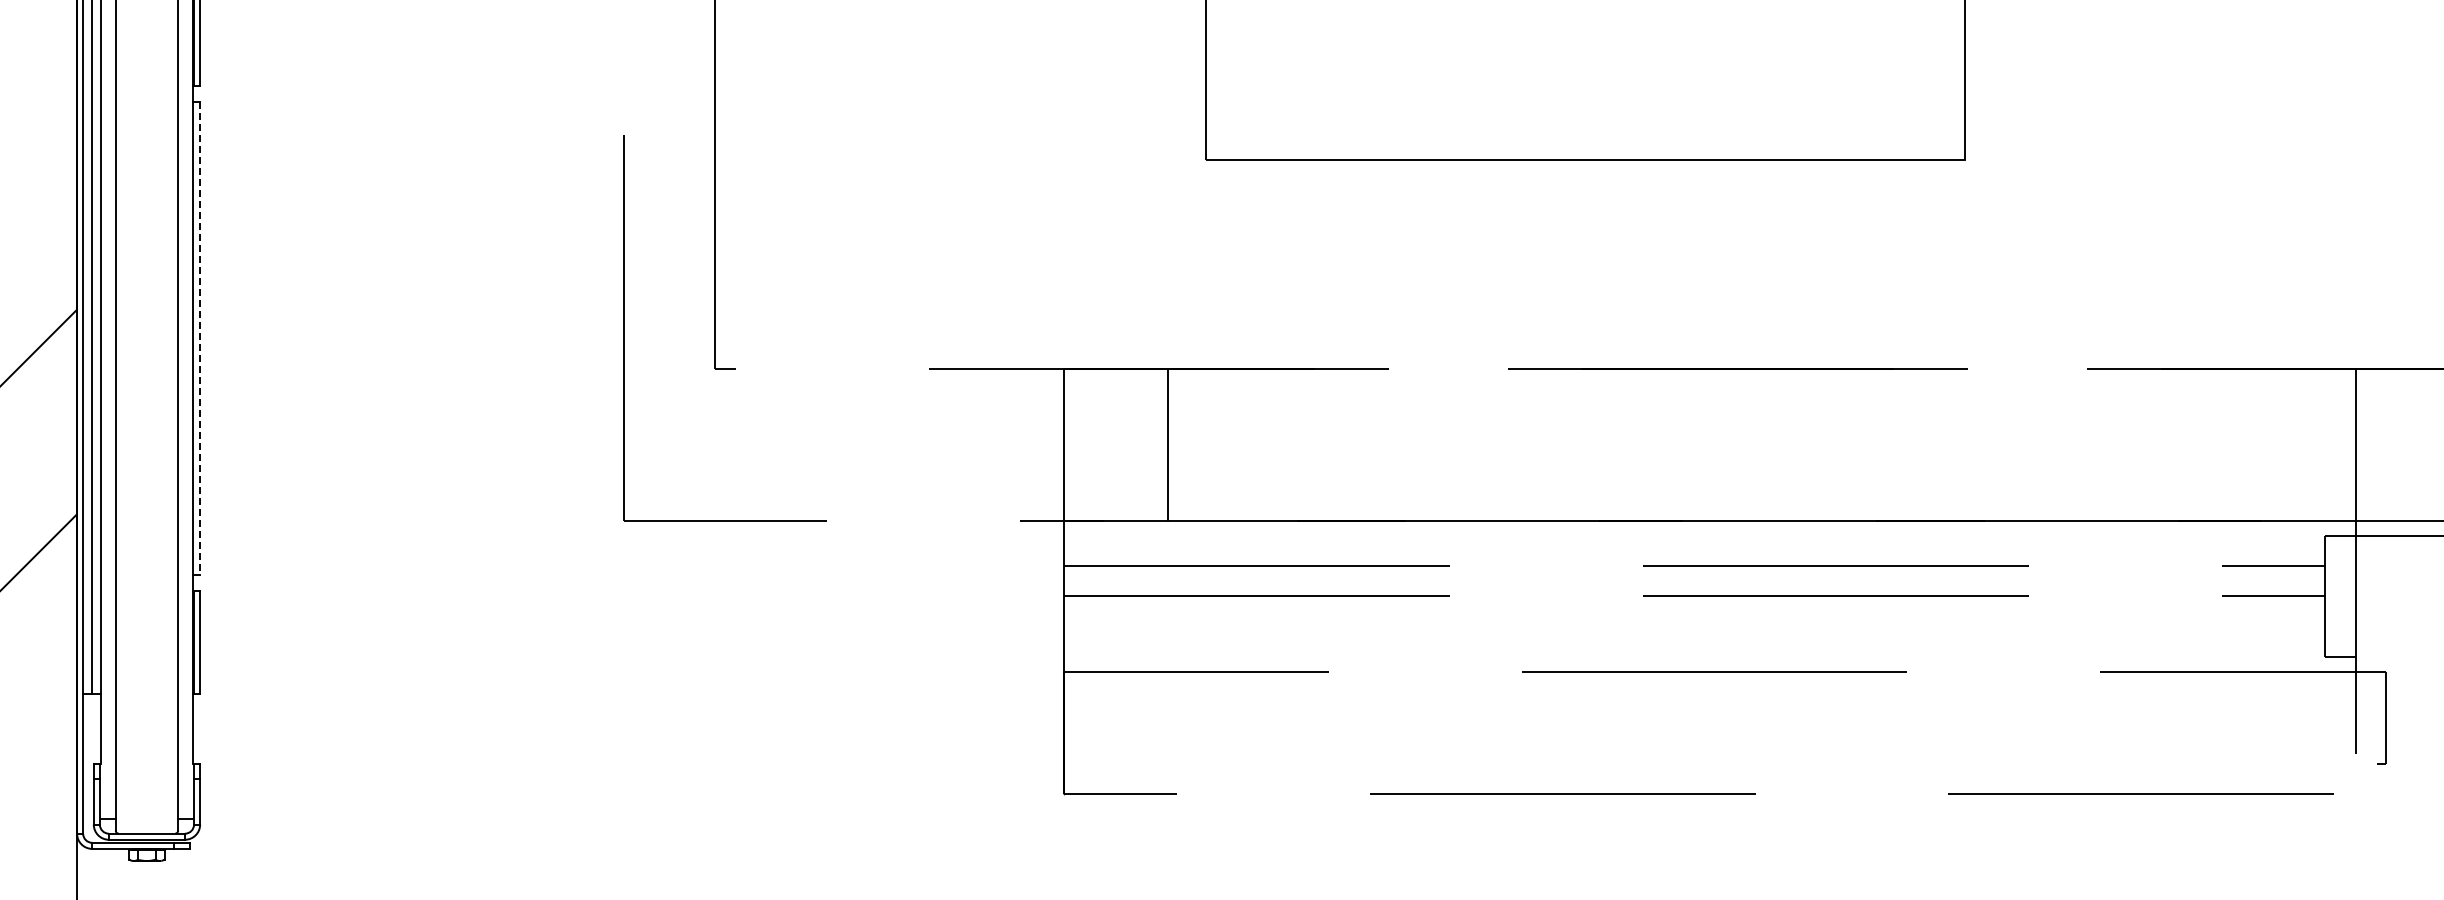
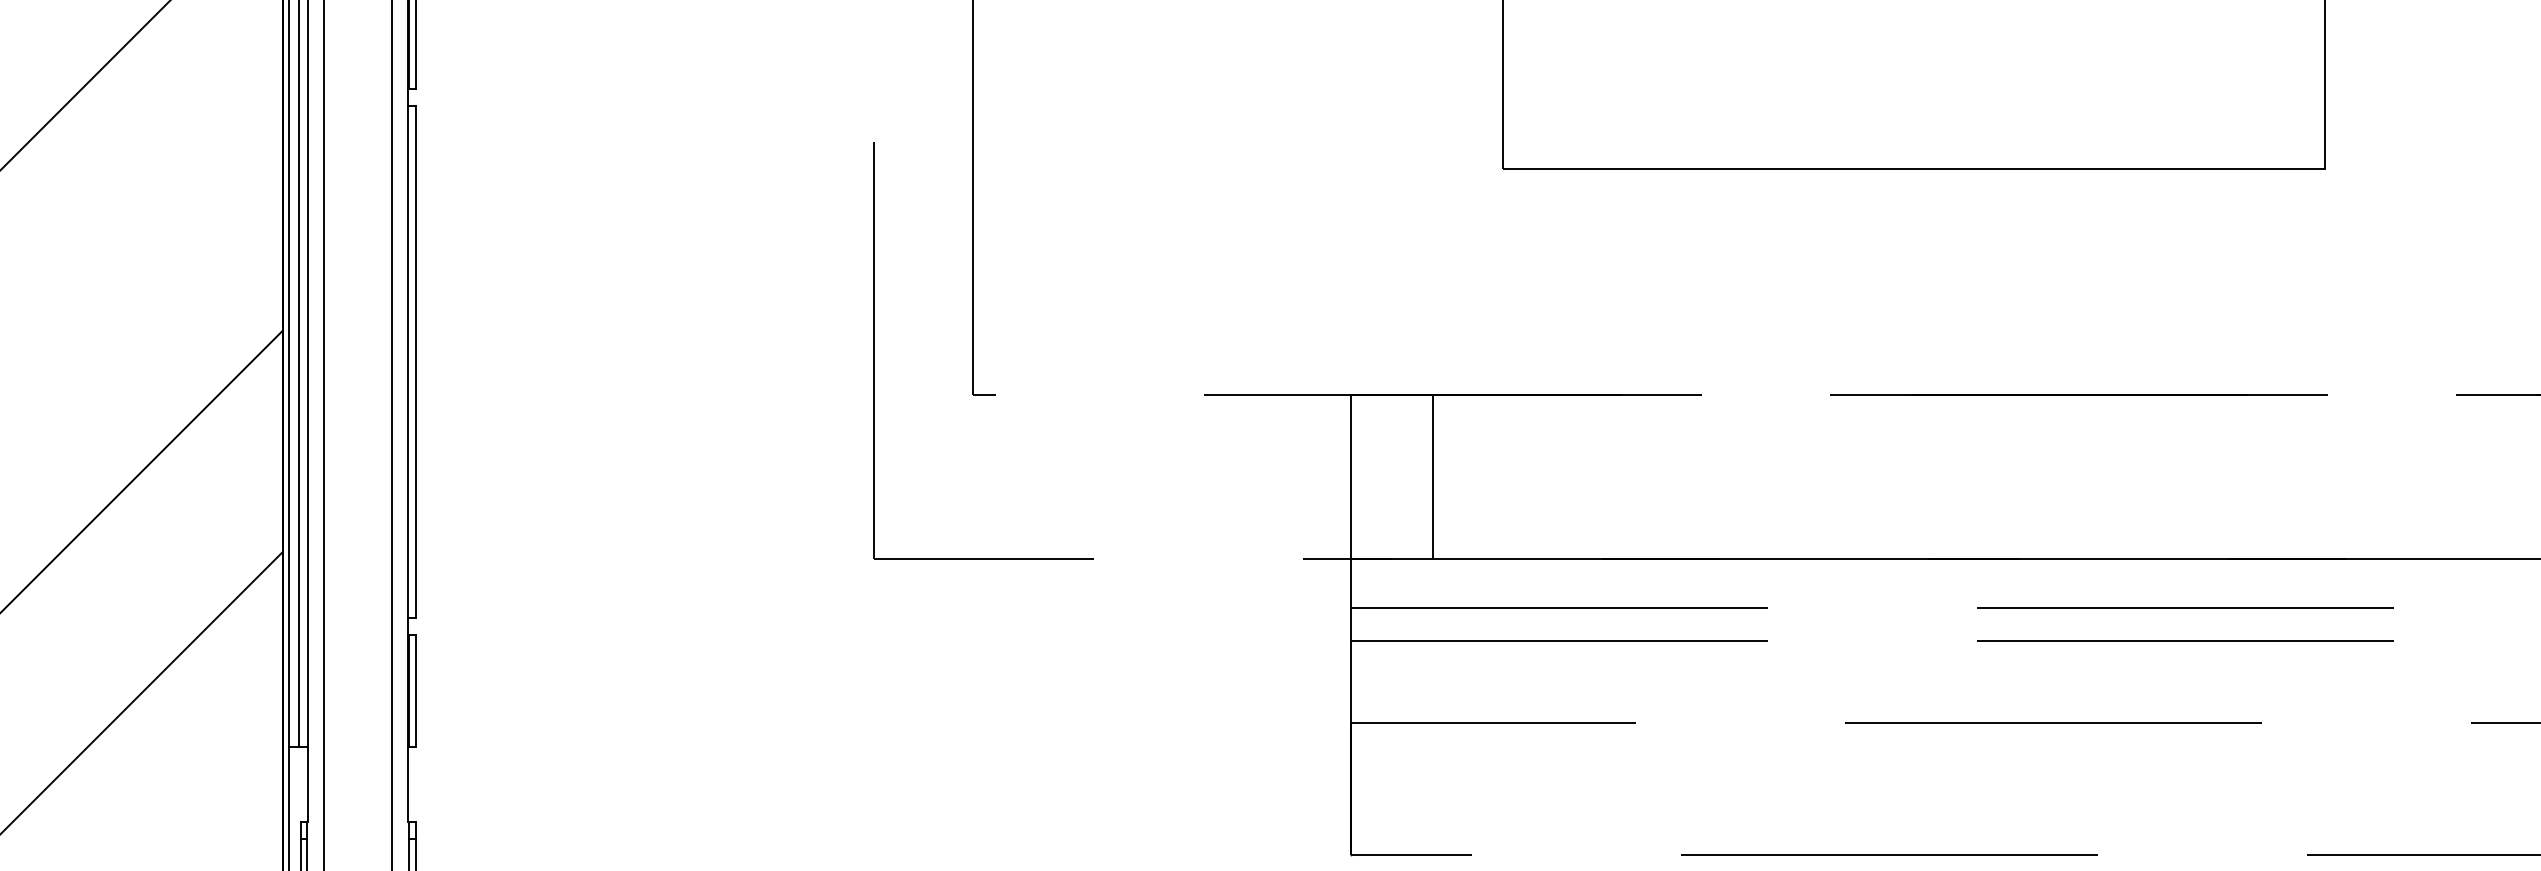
line: (200, 338) -> (416, 362), dashed -> solid
line: (1168, 444) -> (1432, 476), moved

